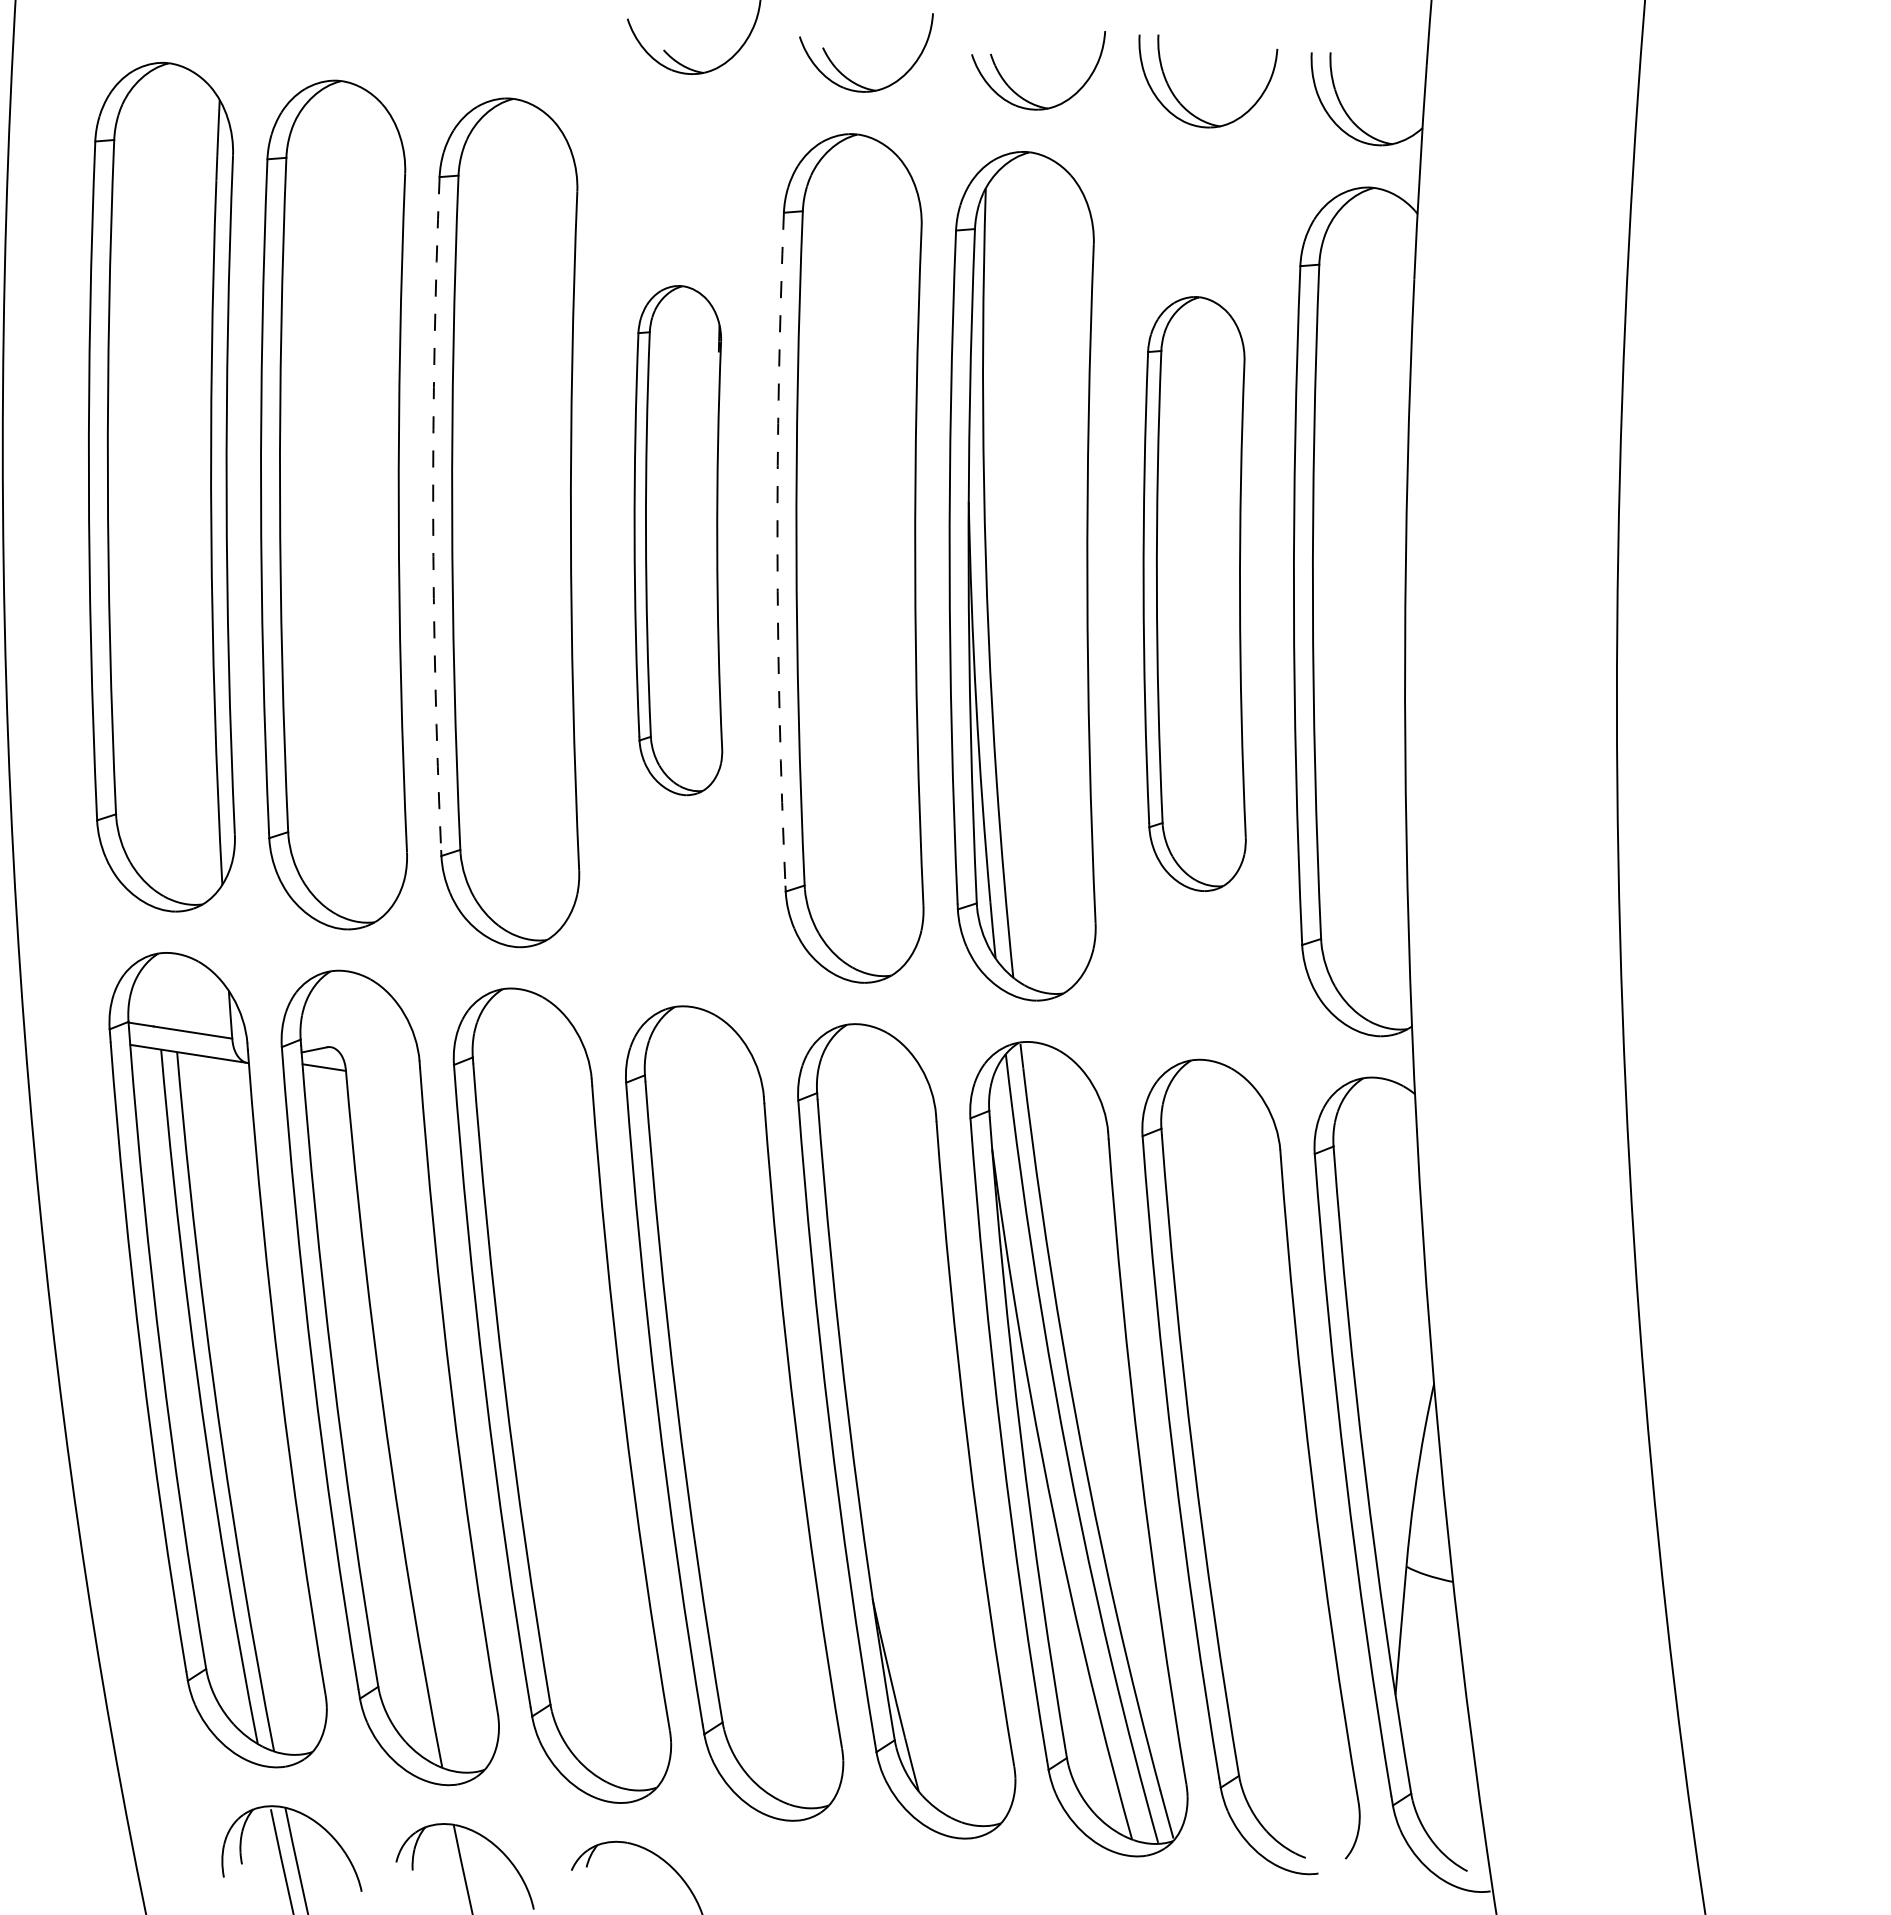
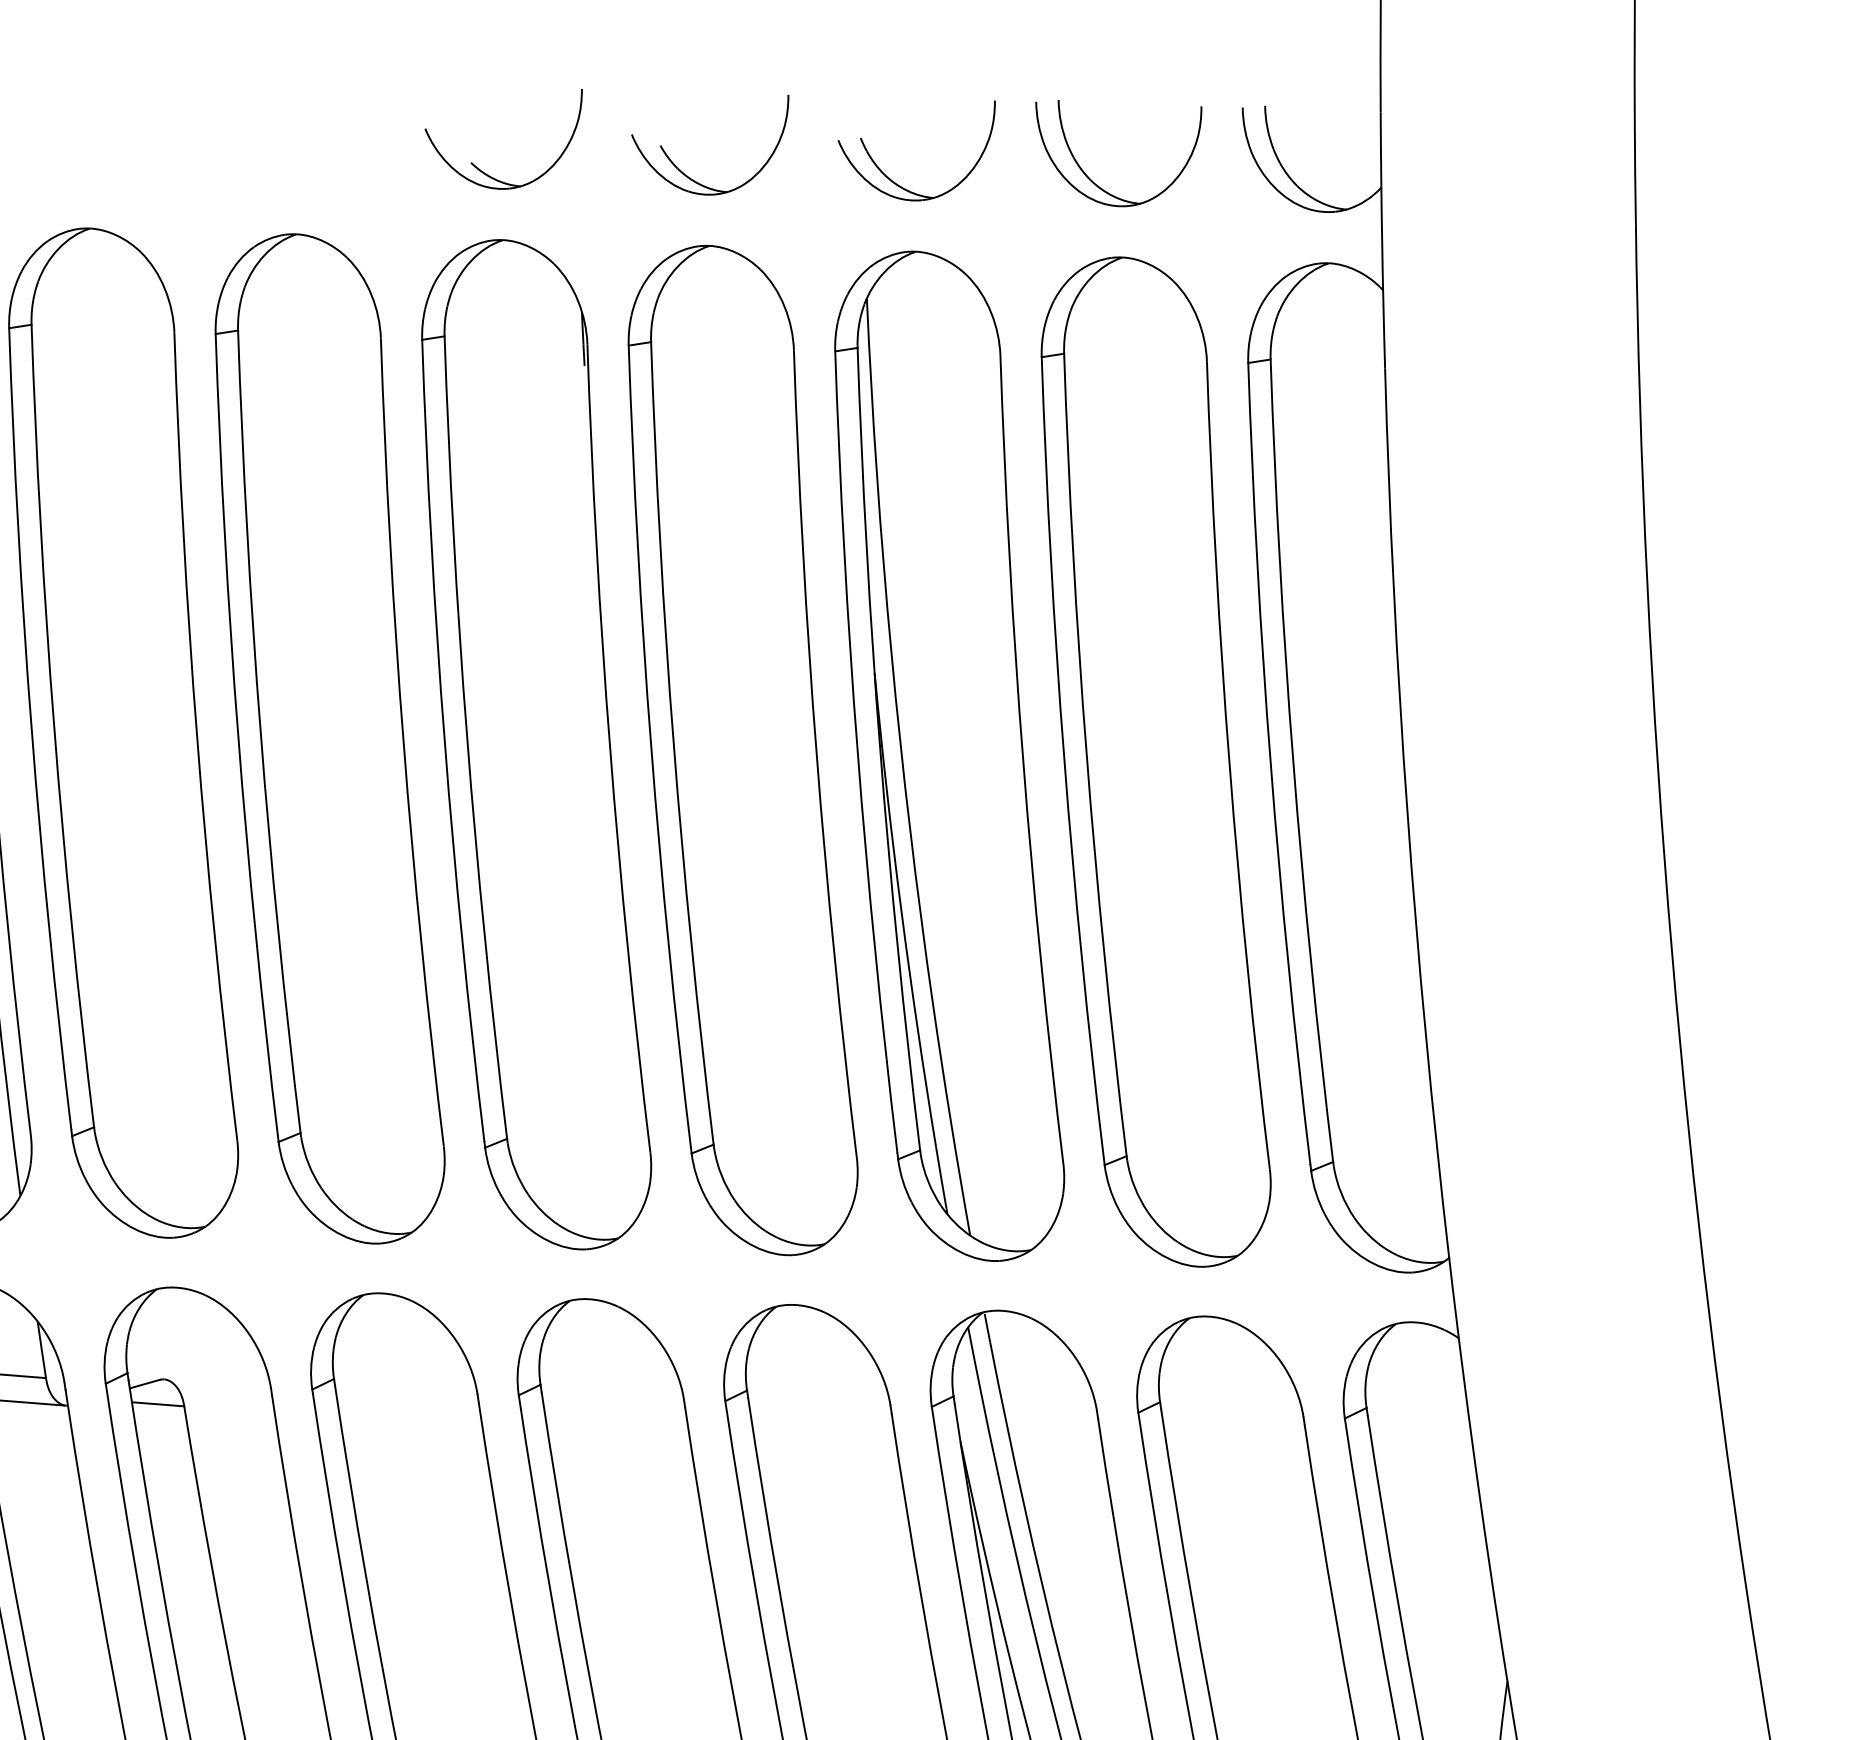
arc: (433, 514) -> (238, 736), dashed -> solid
part: (678, 540) -> (532, 745), size x1.67
arc: (777, 549) -> (651, 747), dashed -> solid
part: (1194, 593) -> (1151, 762), size x1.43

